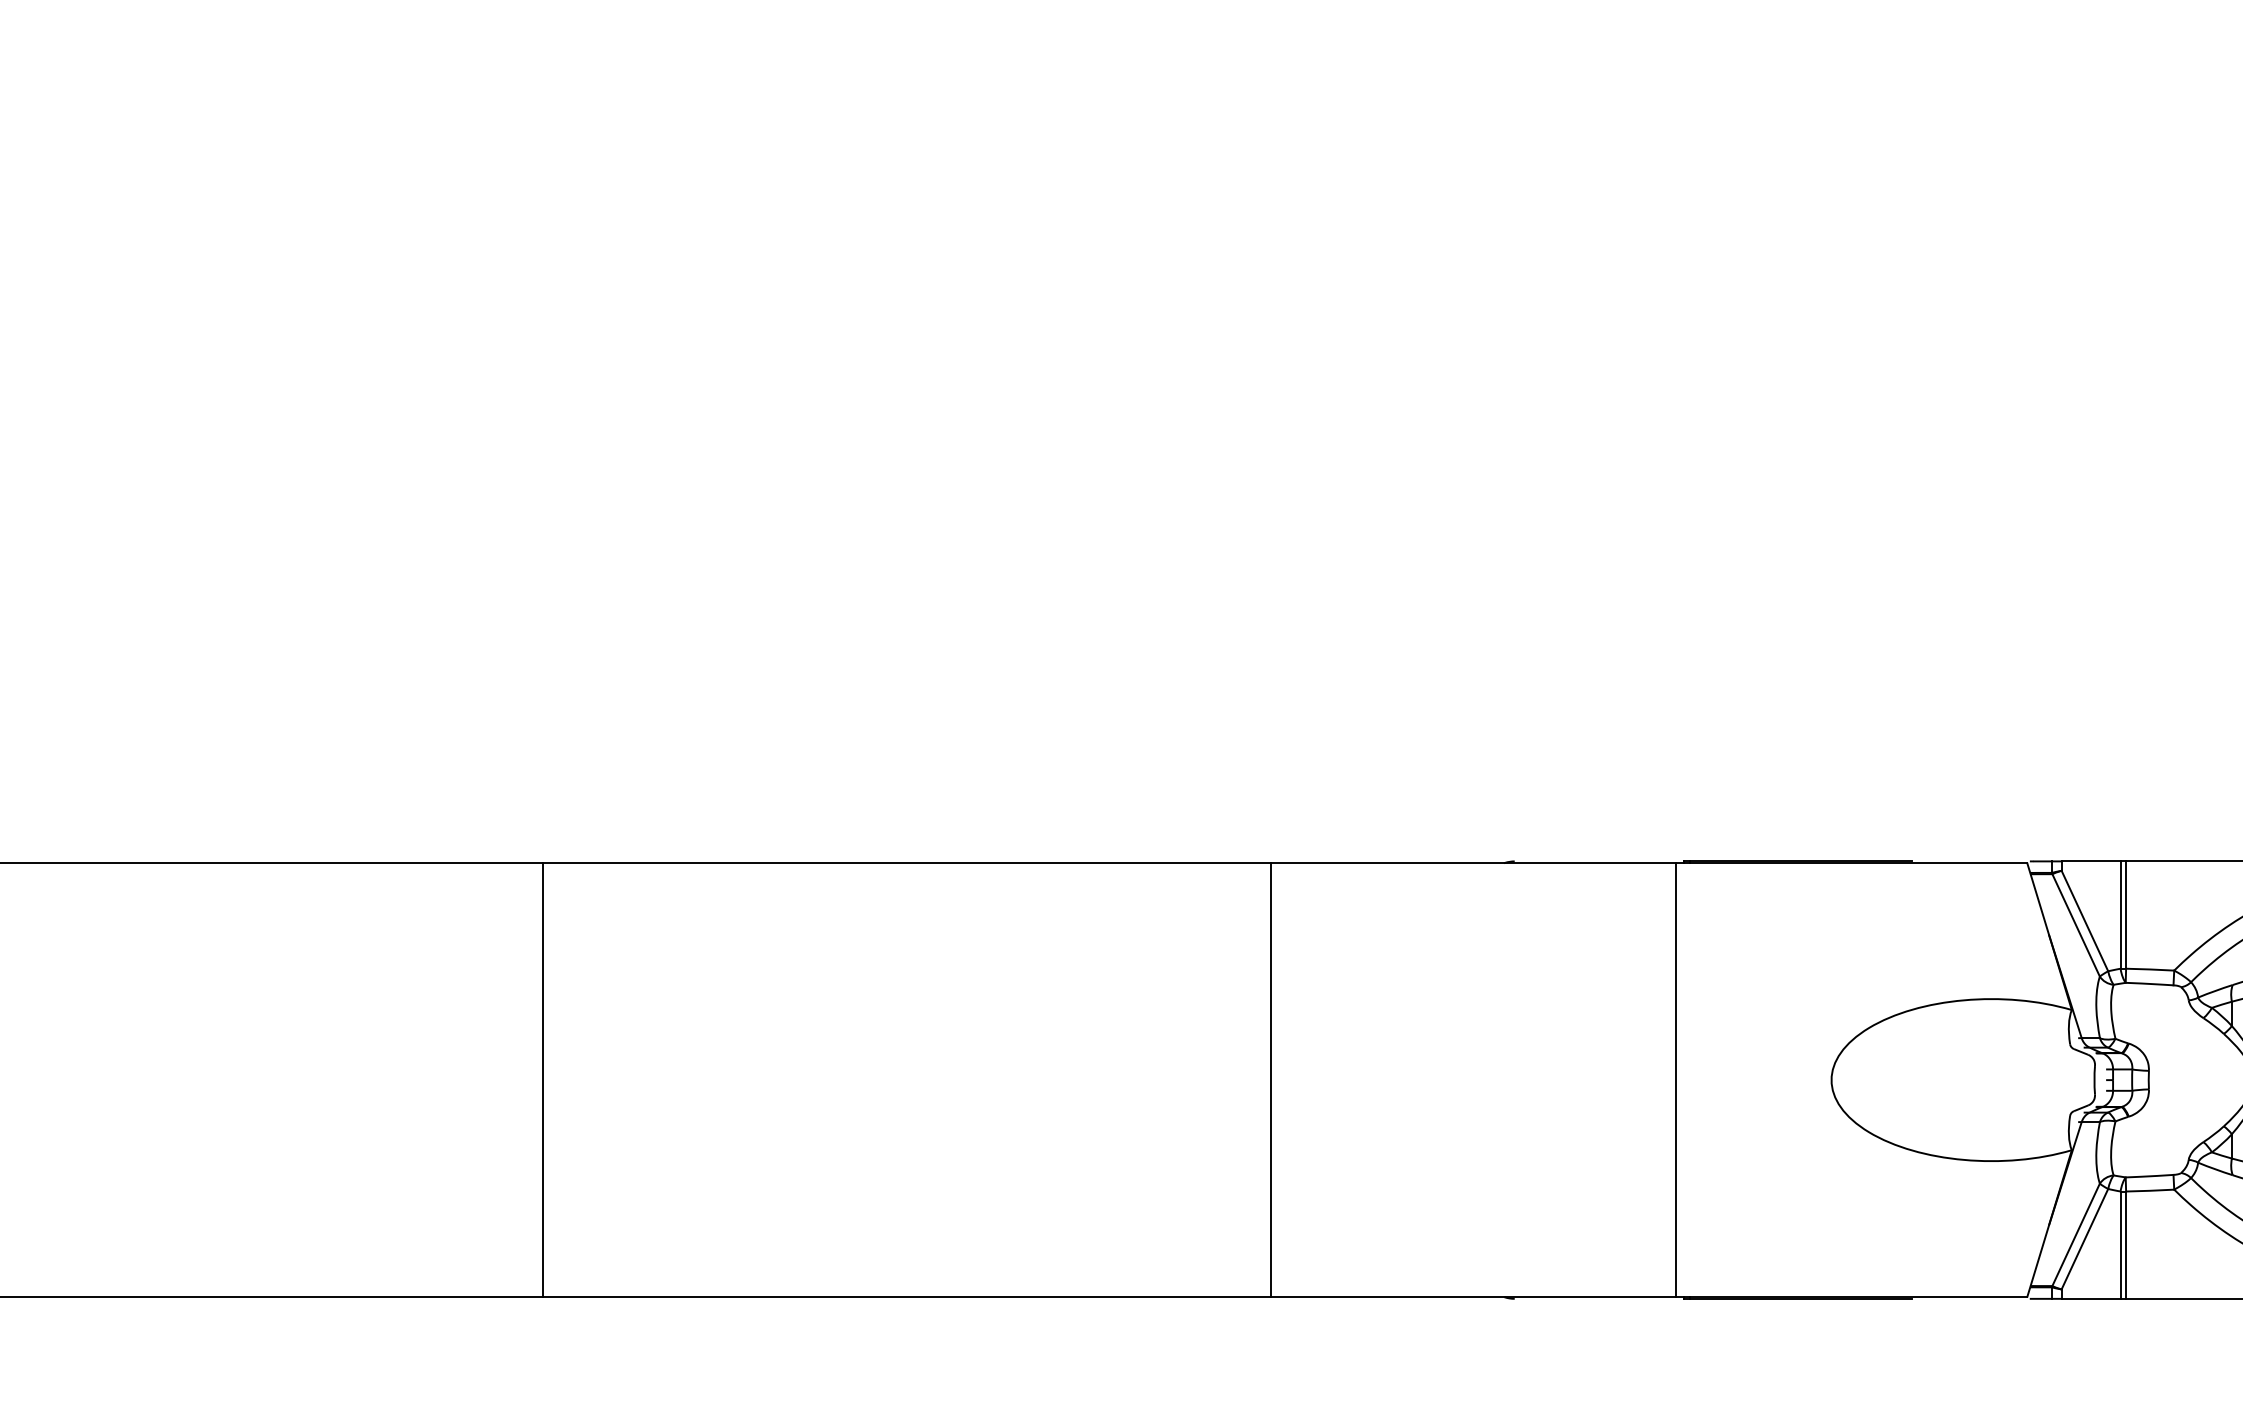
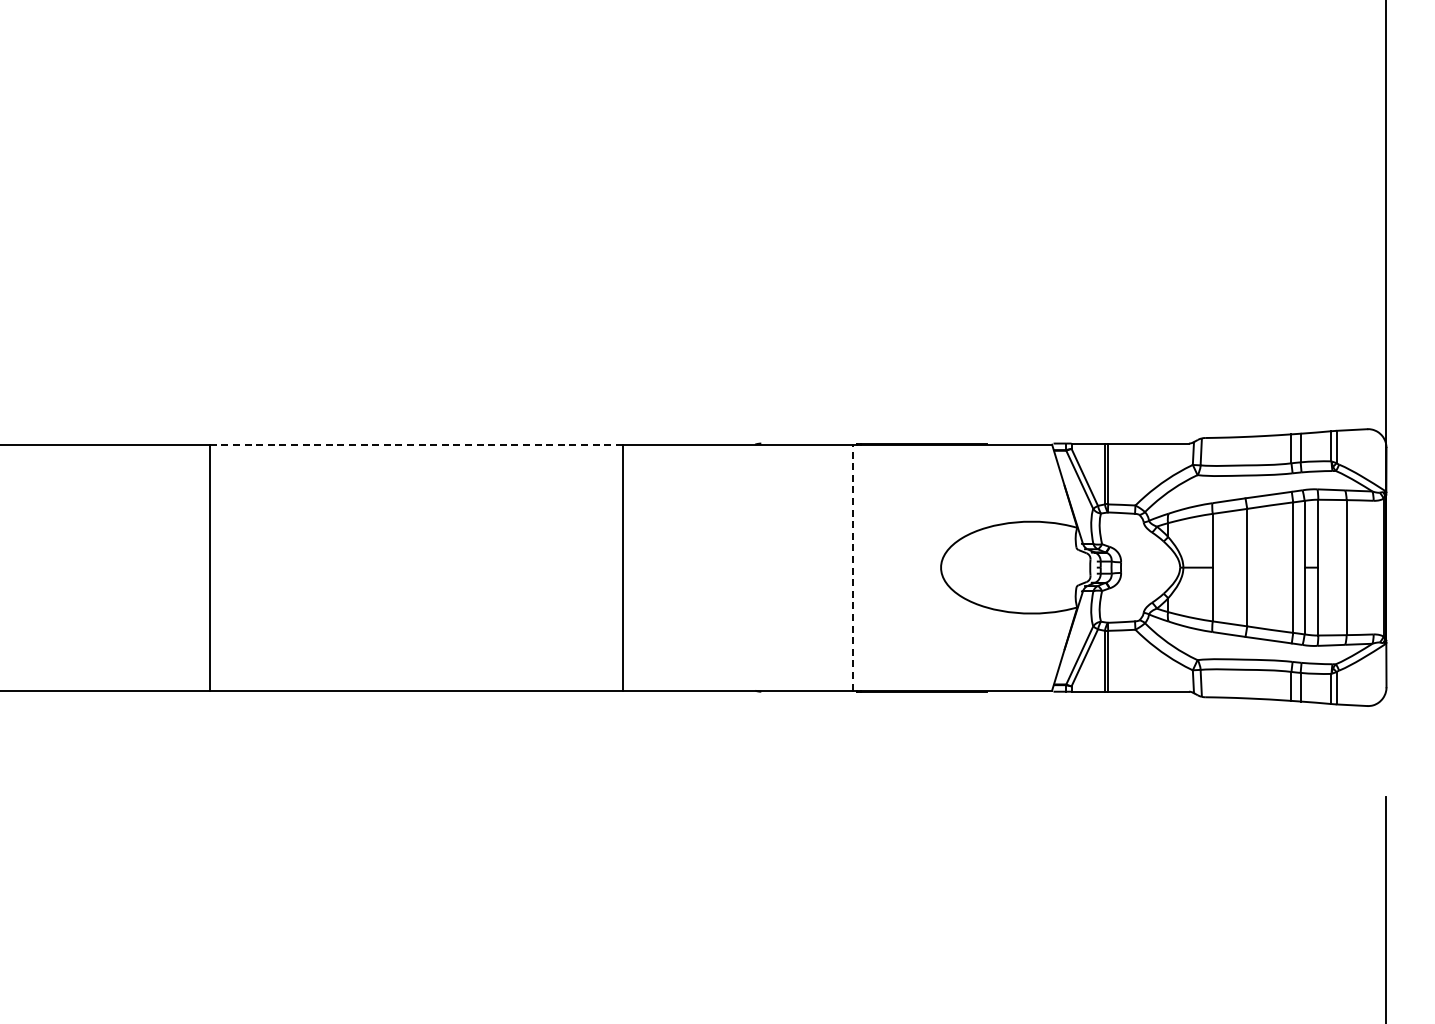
line: (906, 863) -> (416, 444), solid -> dashed
line: (1675, 1079) -> (852, 567), solid -> dashed

